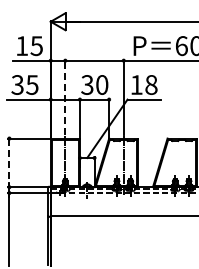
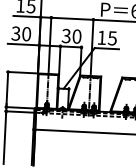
text: (32, 84) -> (26, 33), 35 -> 30
text: (151, 84) -> (112, 38), 18 -> 15
line: (65, 97) -> (50, 44), dashed -> solid
line: (9, 163) -> (7, 90), dashed -> solid

